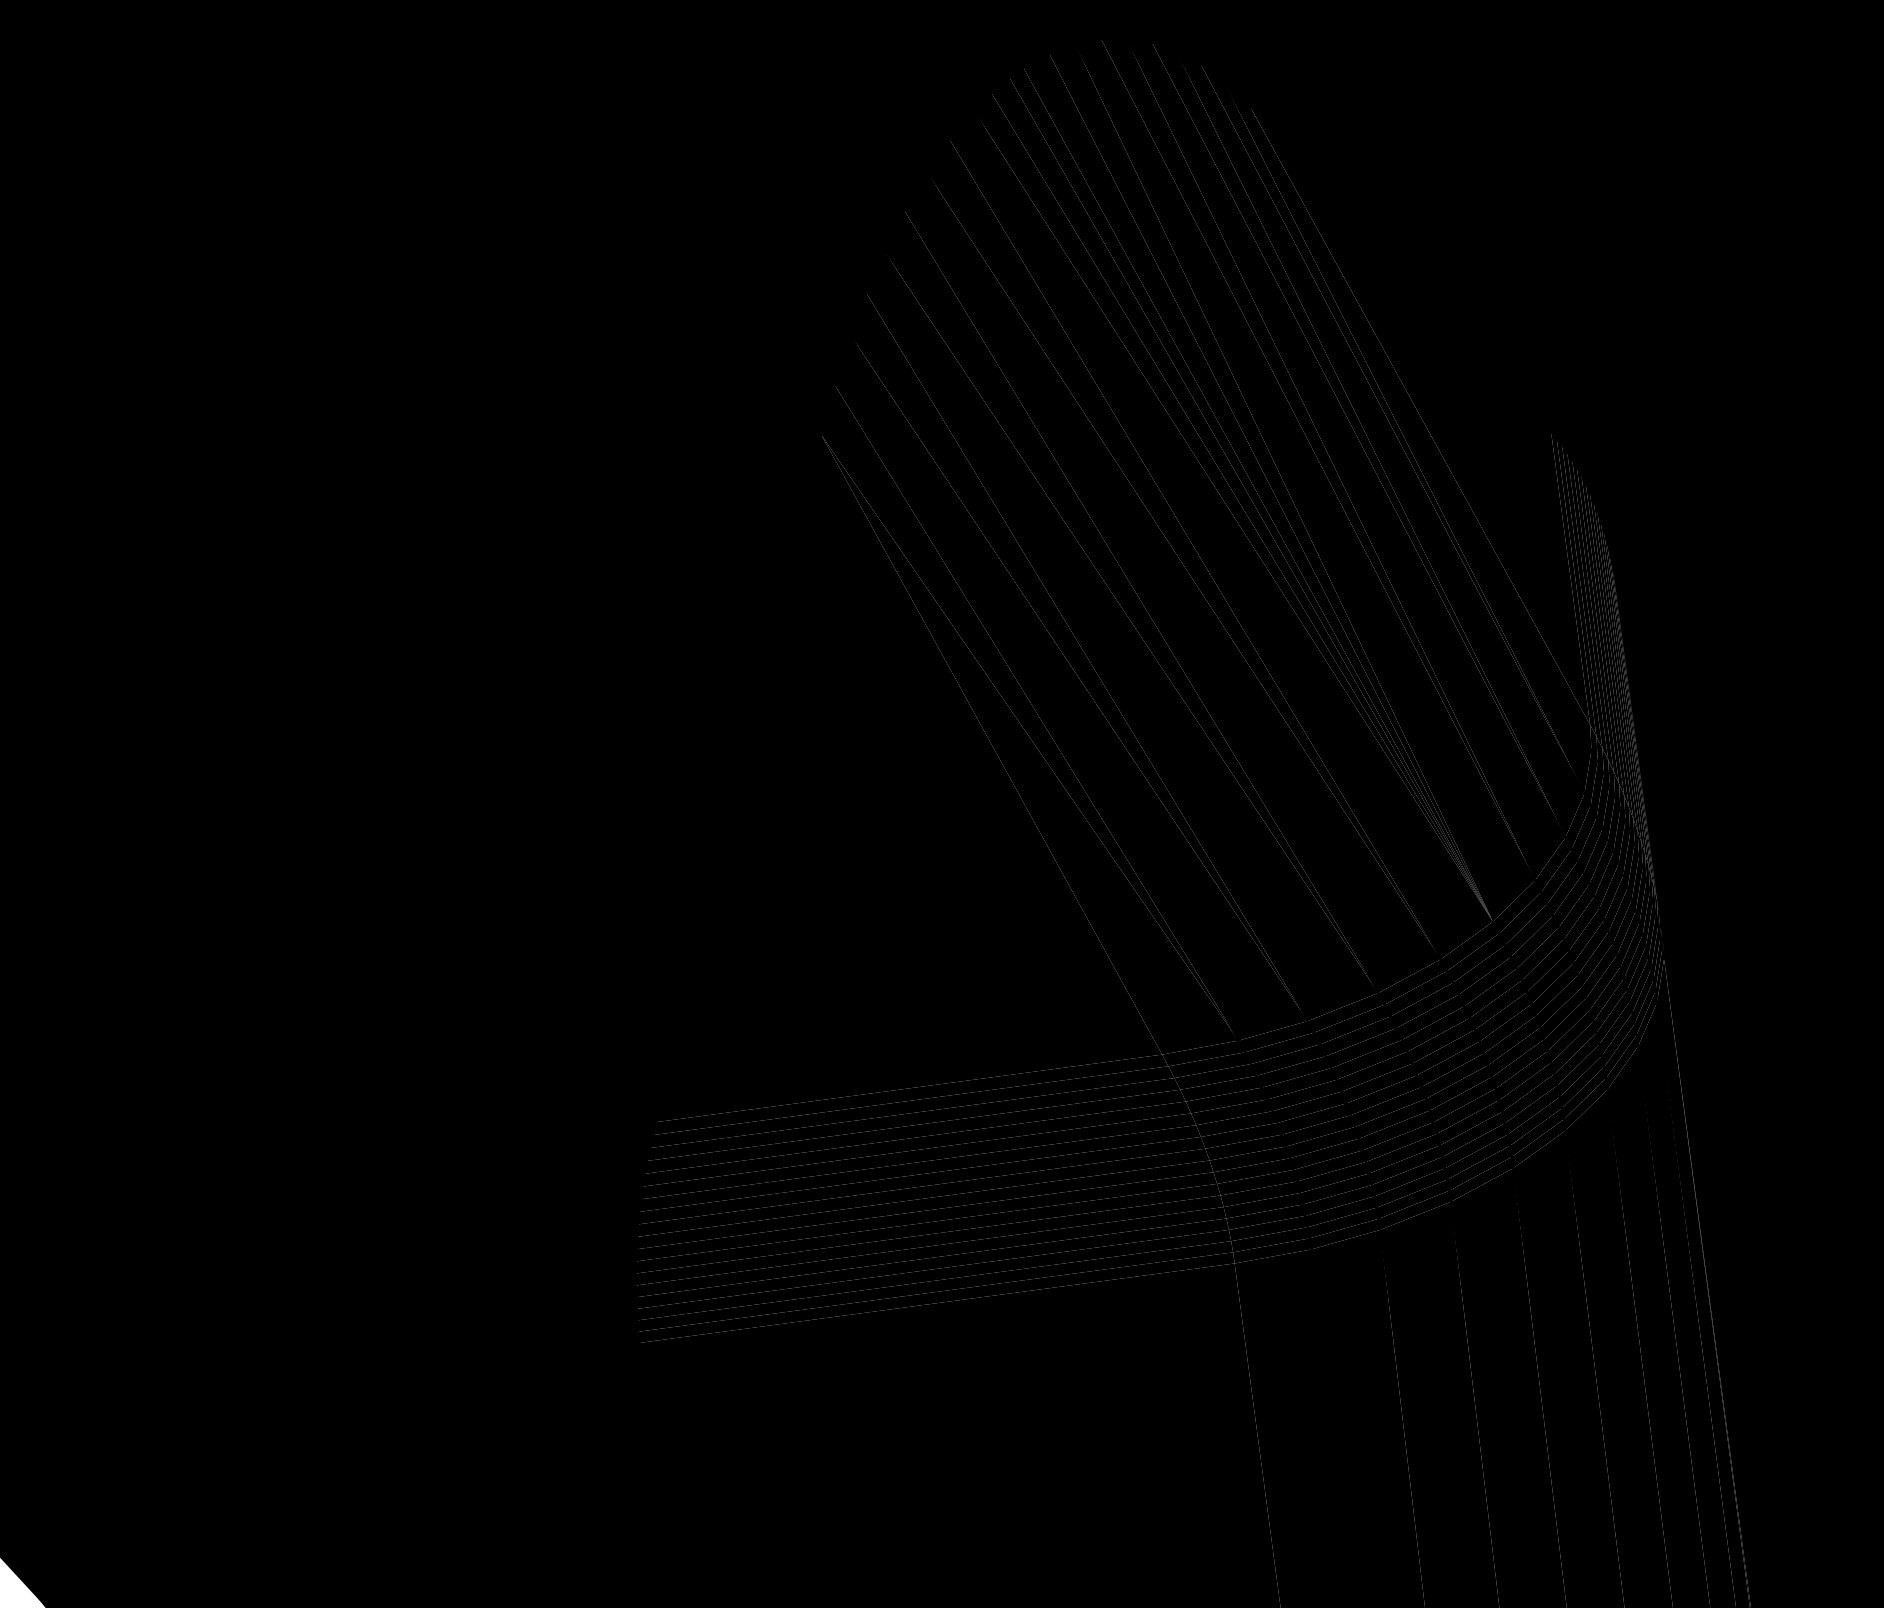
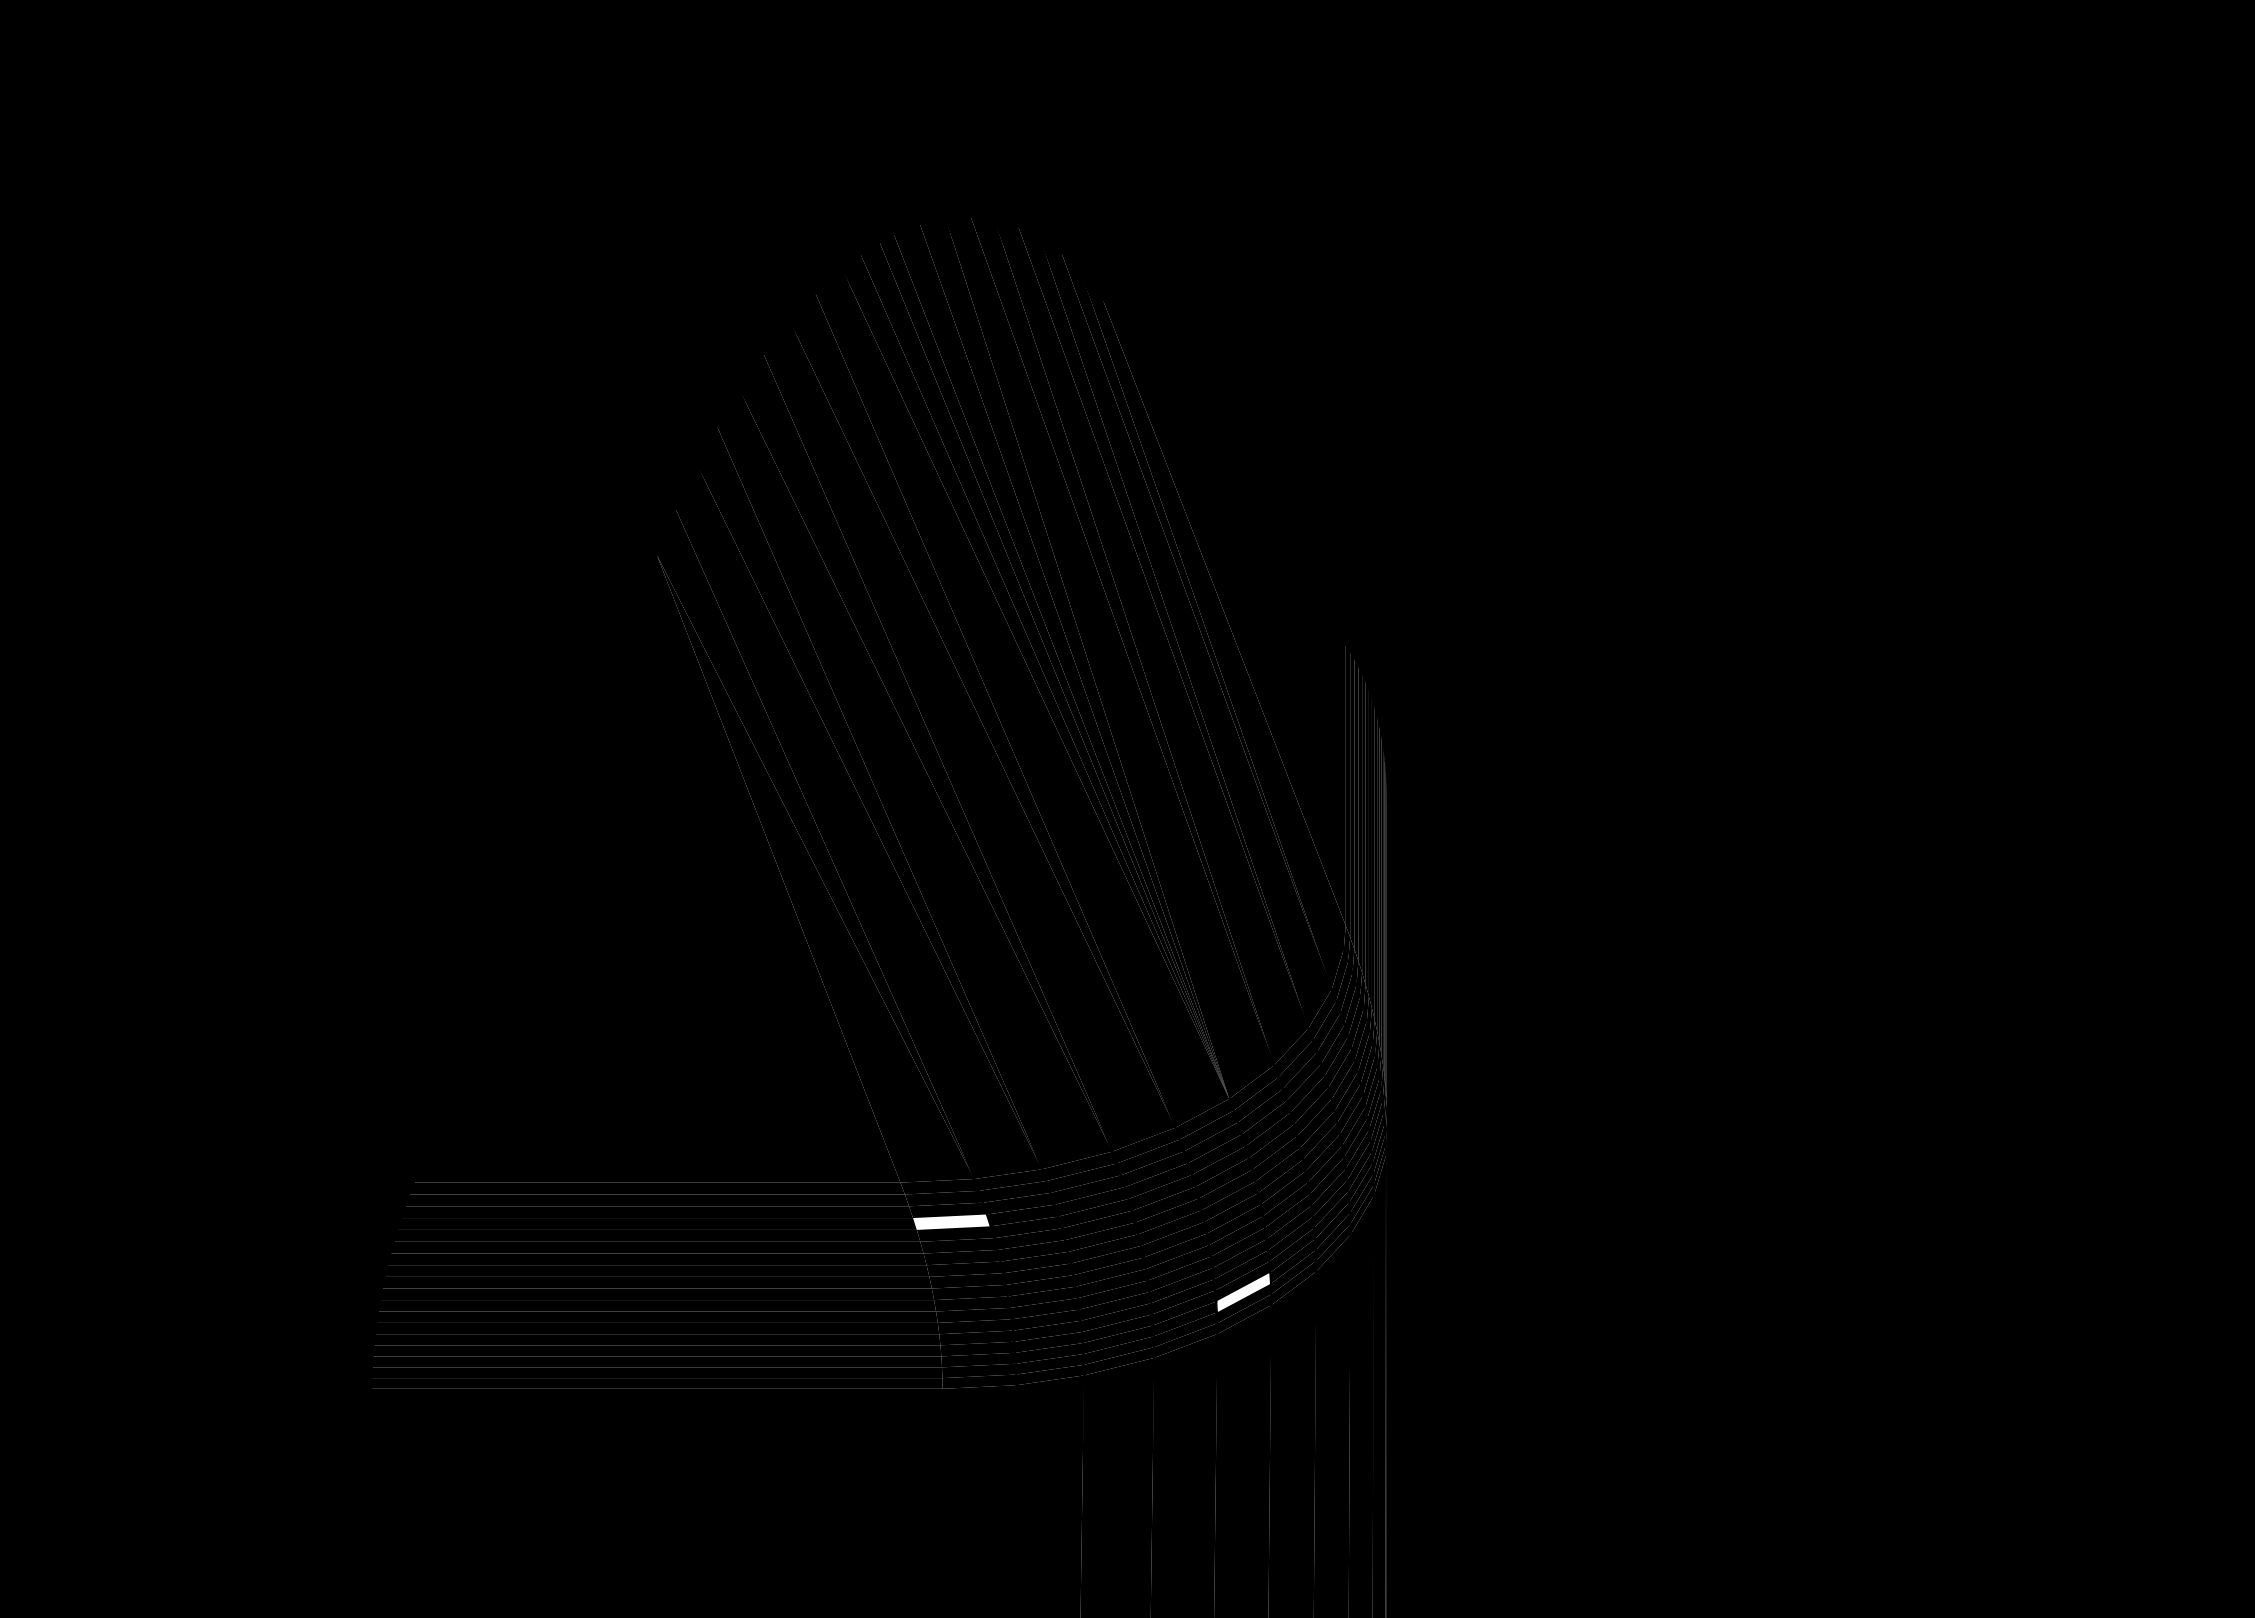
fill: (1220, 1088) -> (951, 1221), removed
fill: (1534, 1121) -> (1243, 1292), removed

